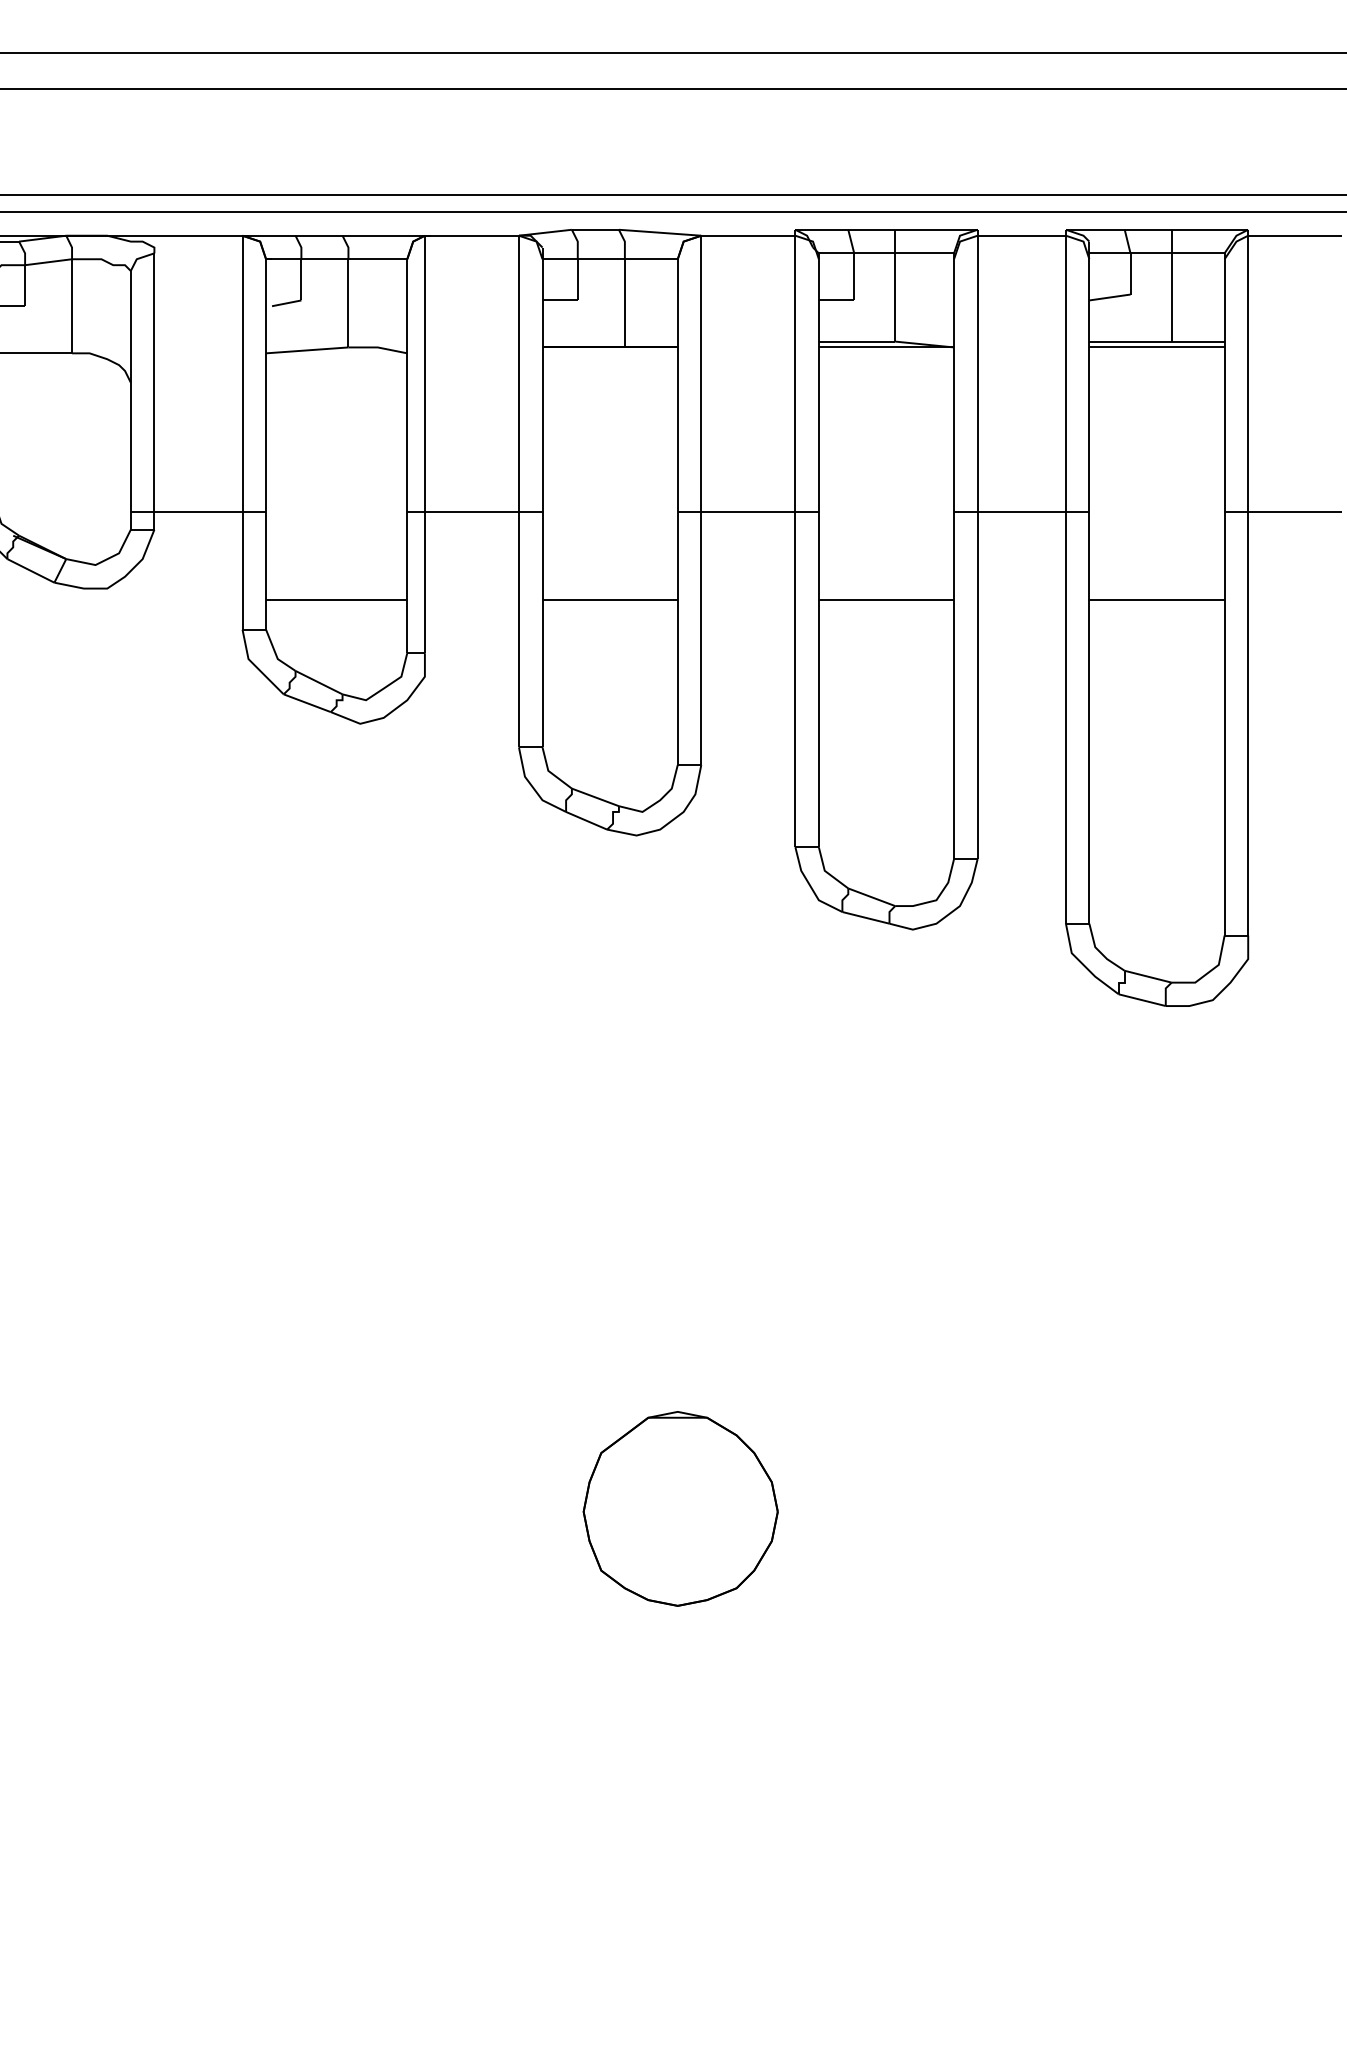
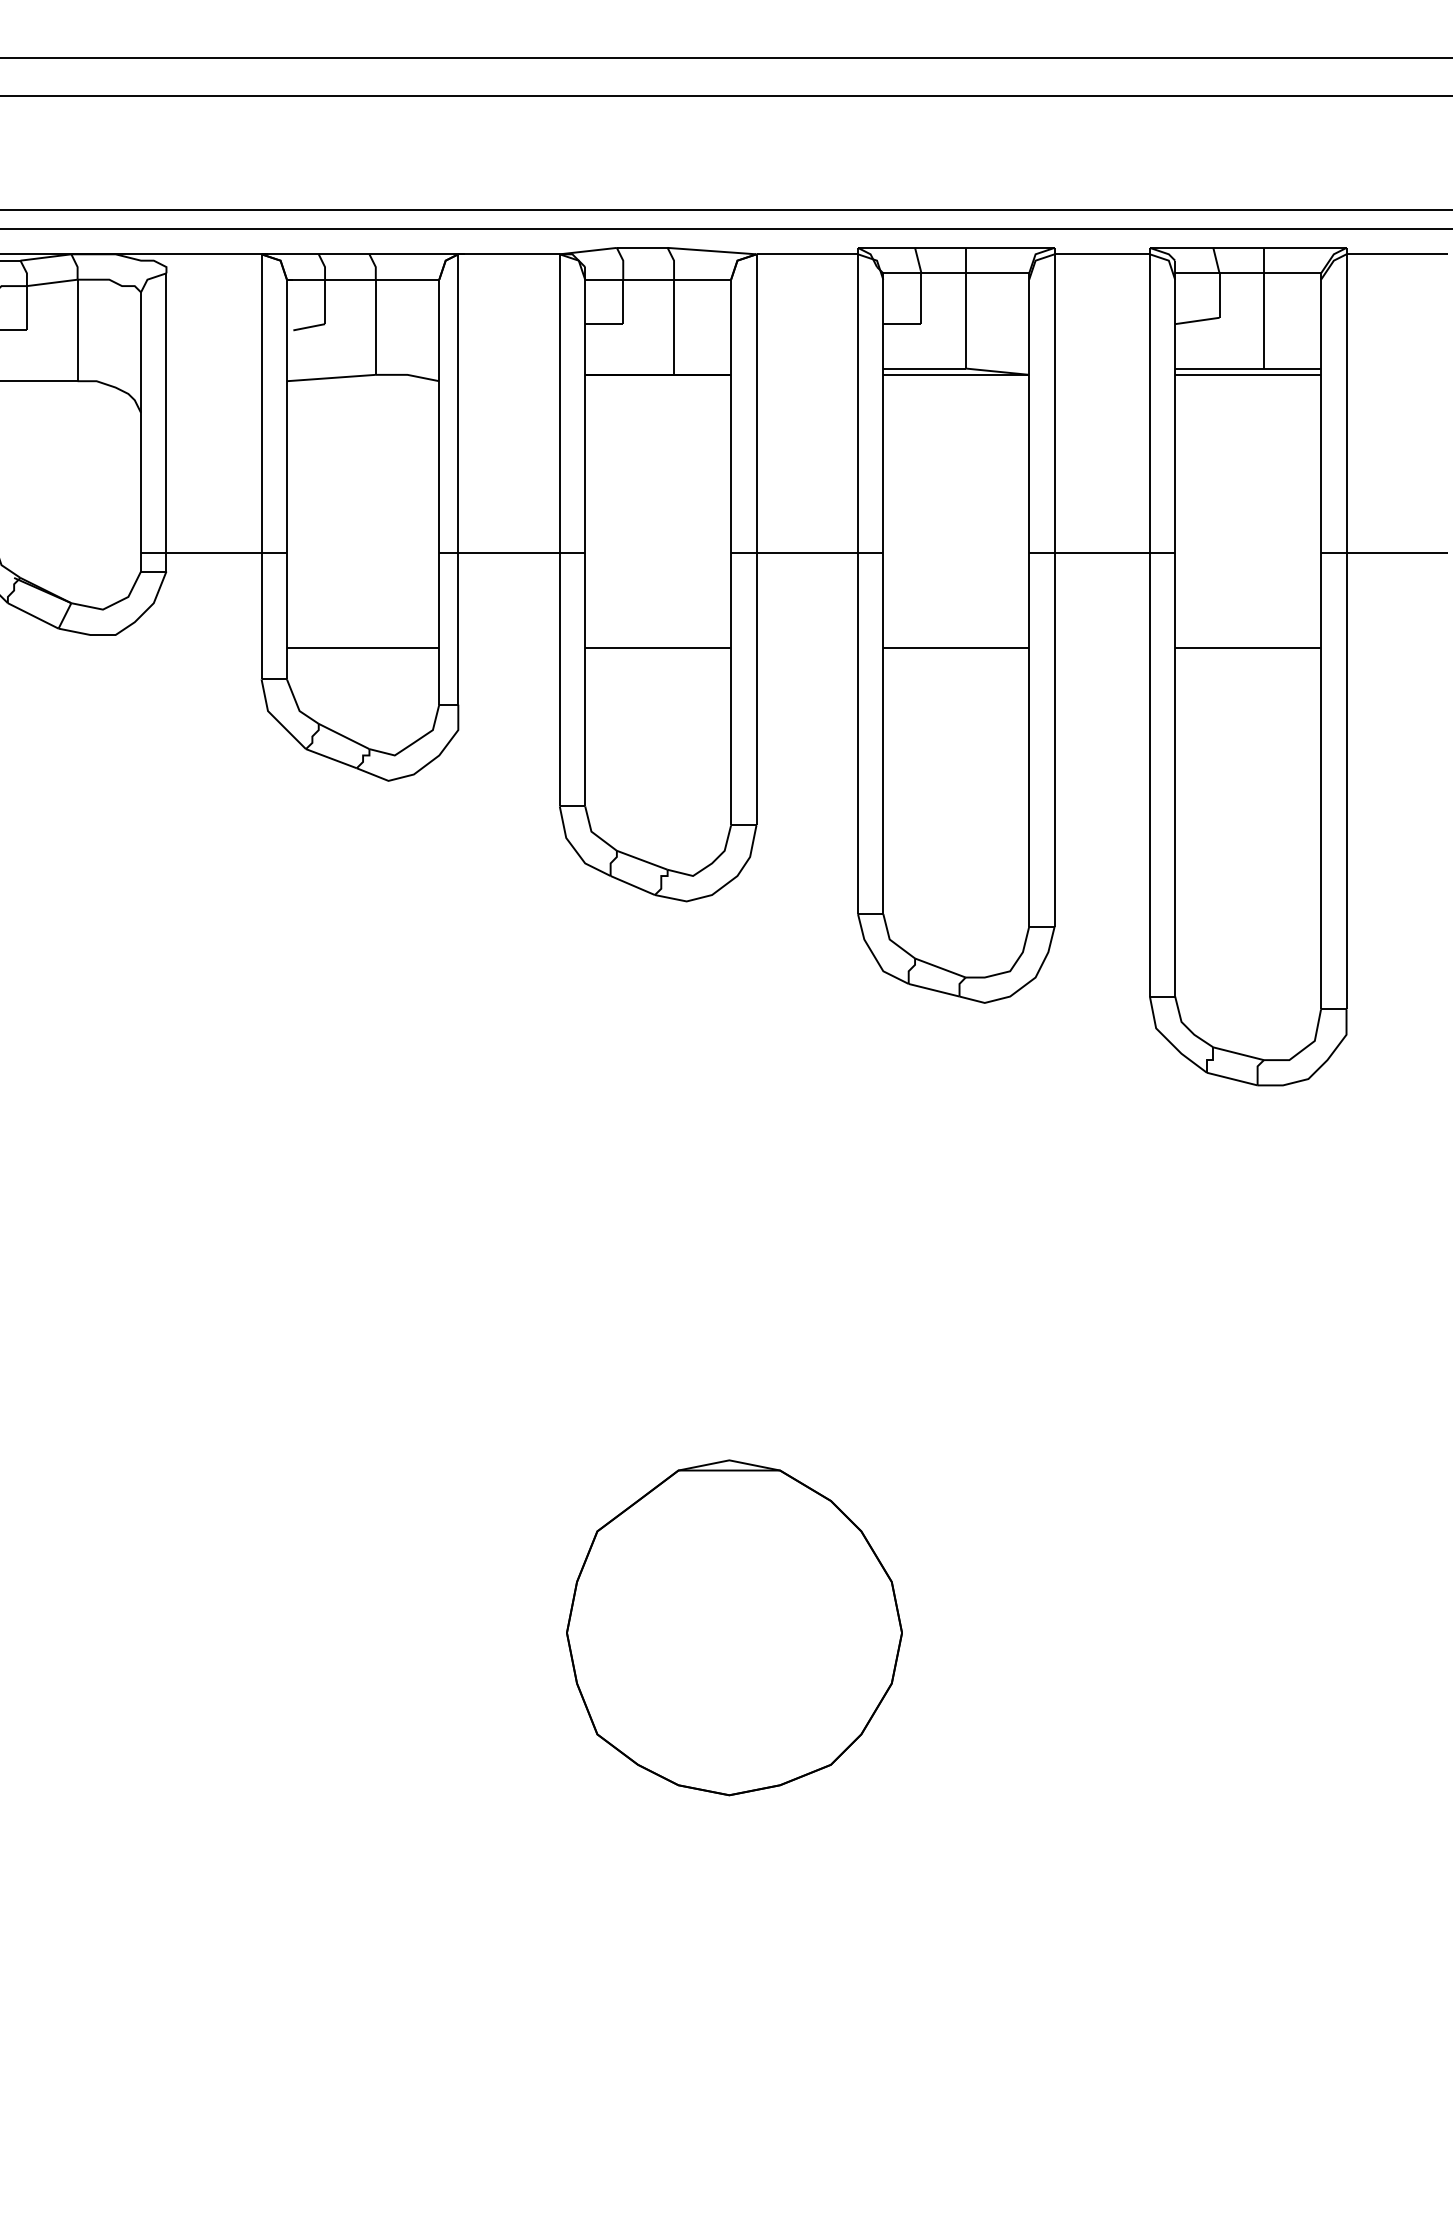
part: (679, 1508) -> (733, 1627), size x1.6

